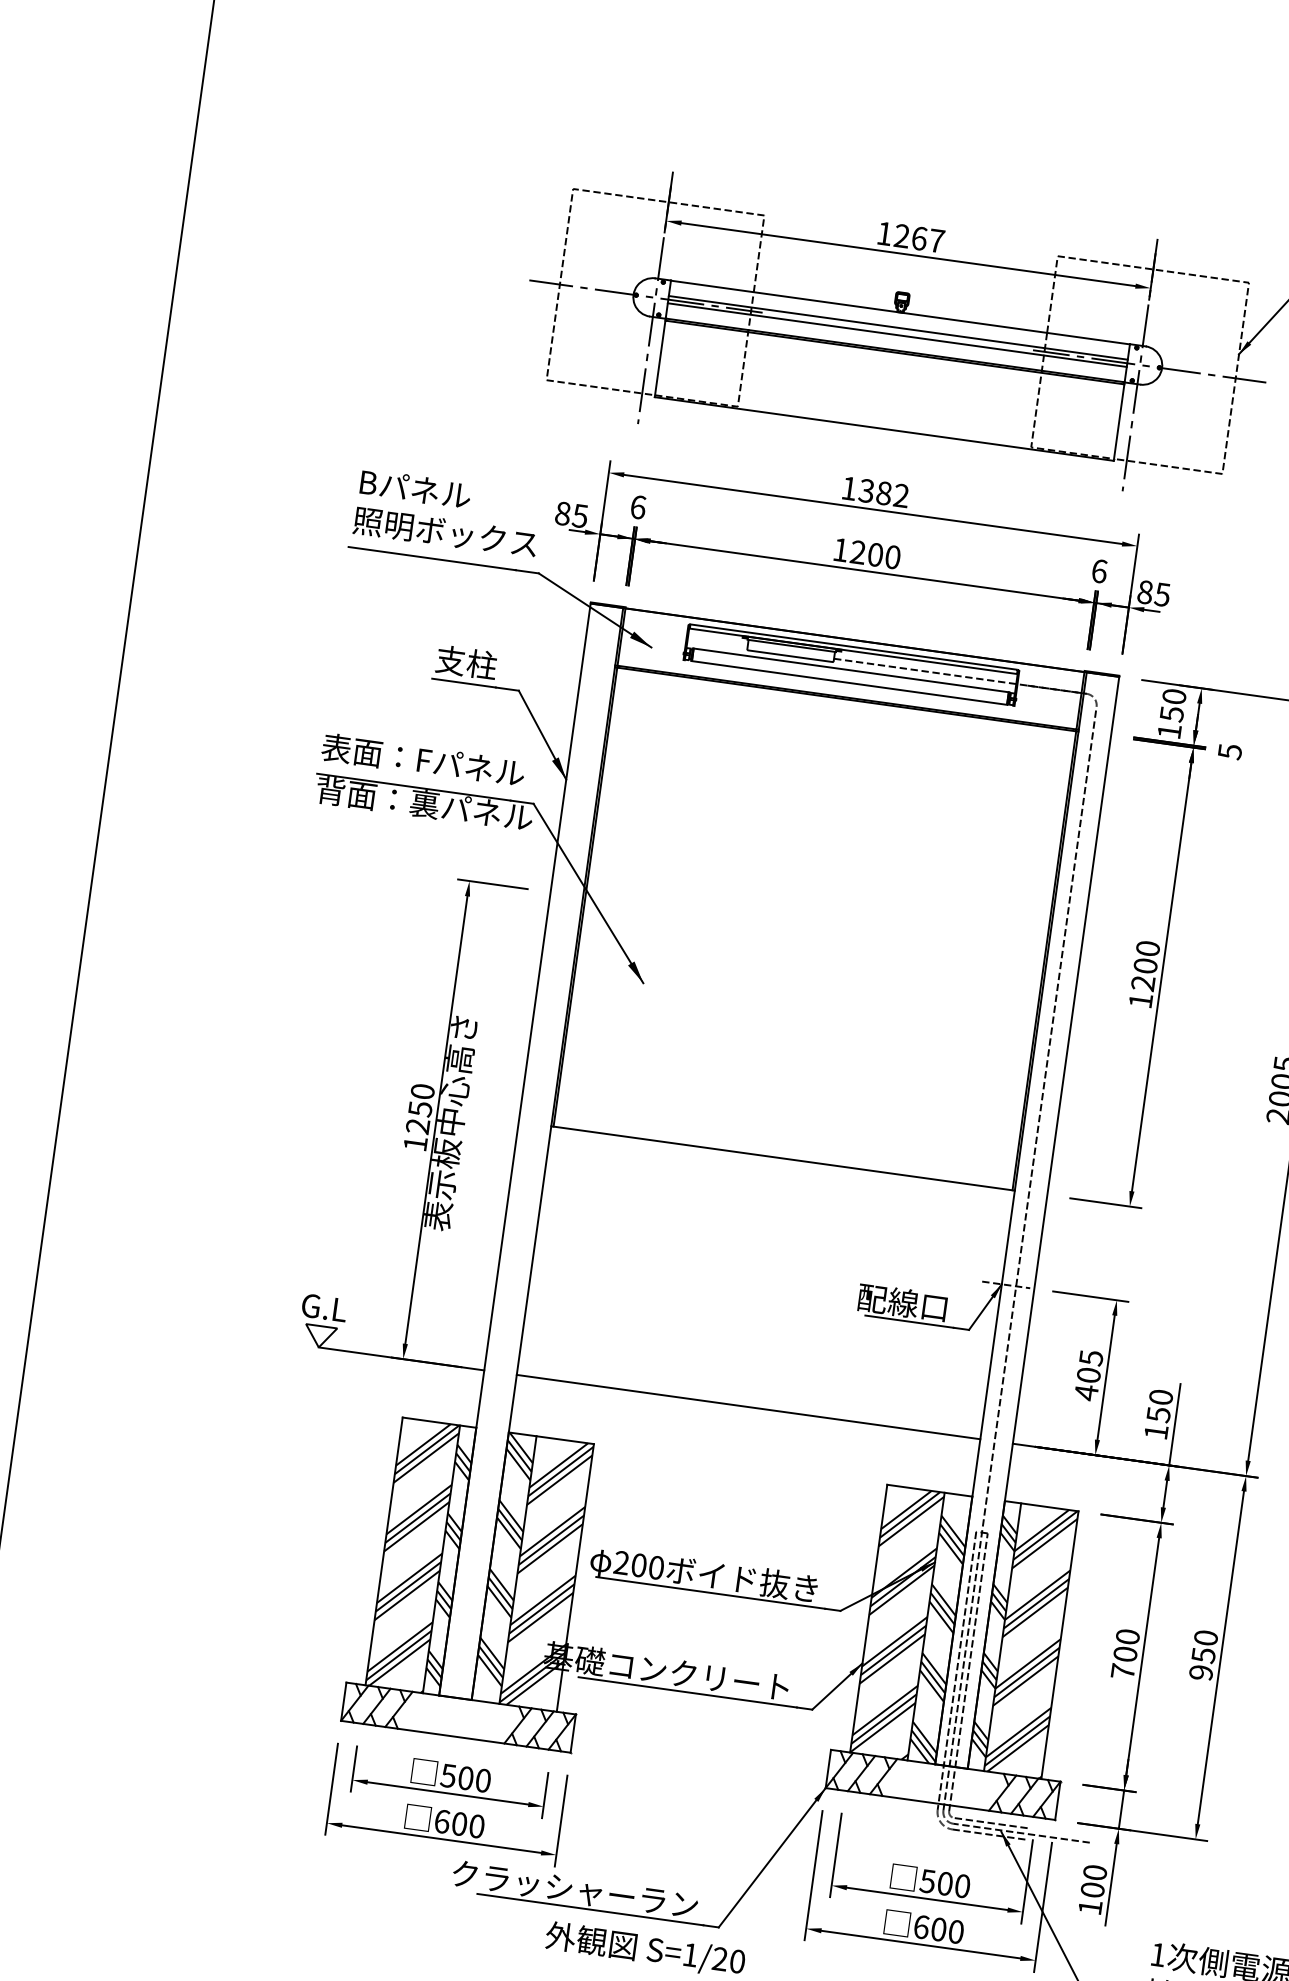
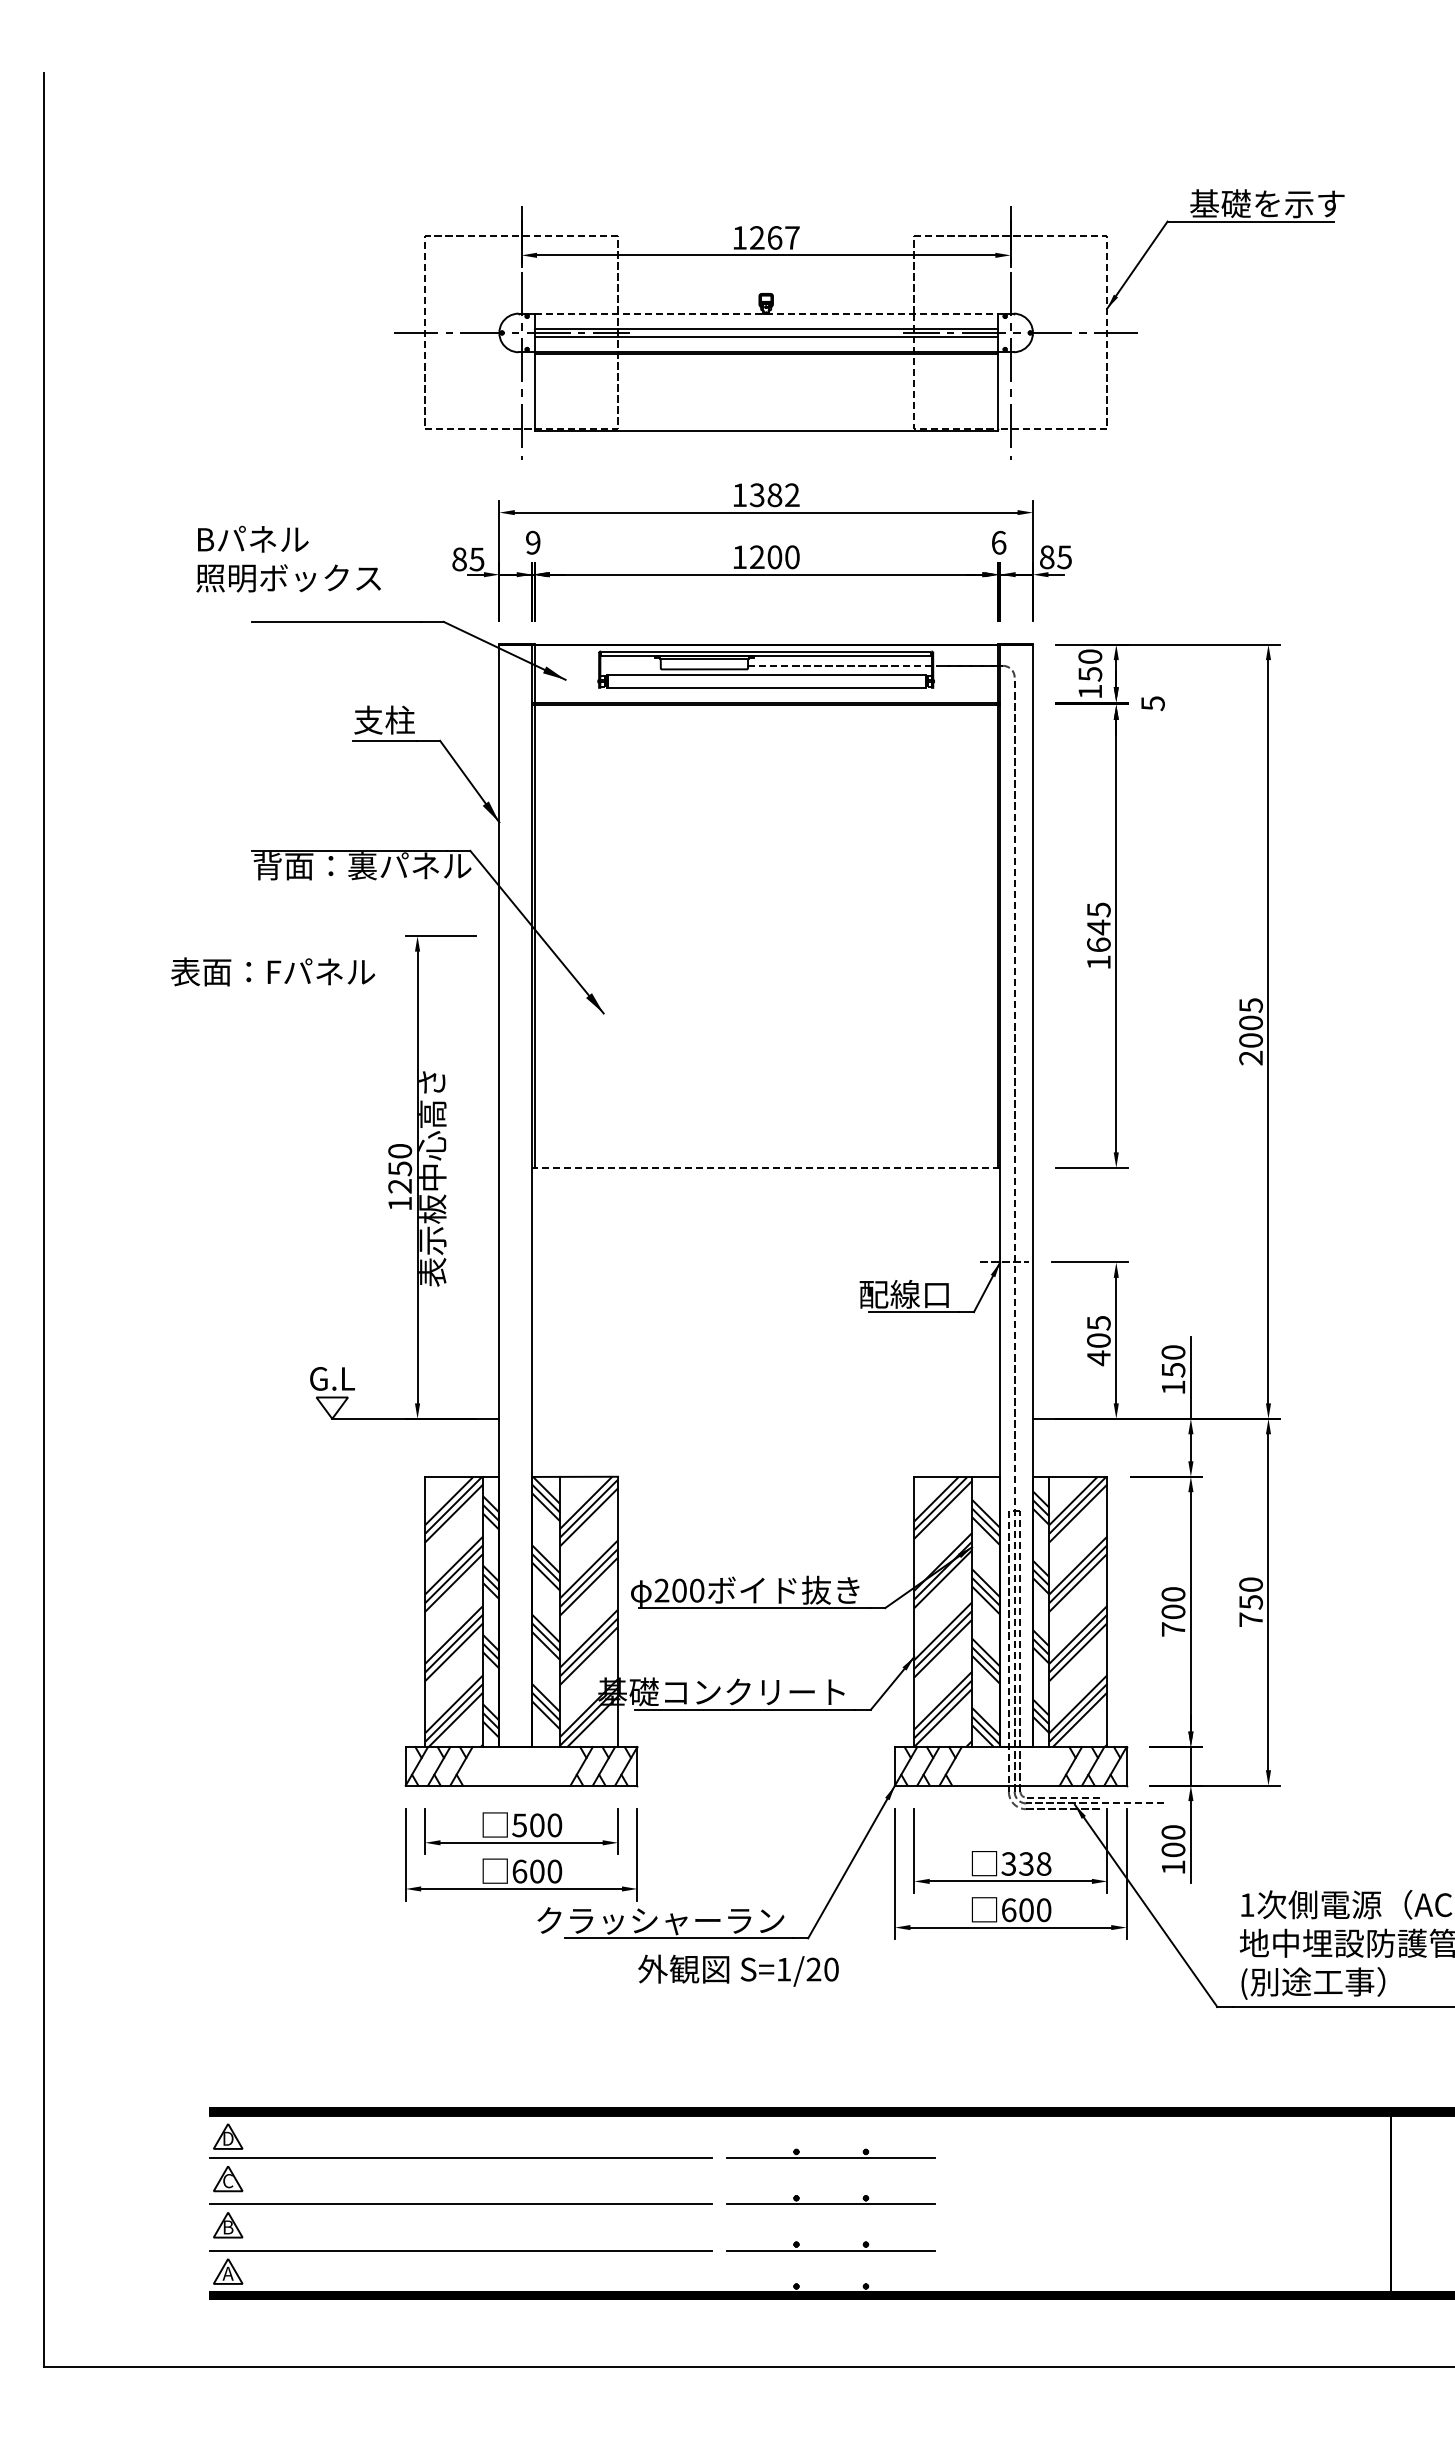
line: (900, 312) -> (766, 313), solid -> dashed
text: (638, 507) -> (533, 542), 6 -> 9
text: (447, 512) -> (288, 558), moved
text: (423, 759) -> (273, 971), moved
text: (1145, 966) -> (1098, 927), 1200 -> 1645
line: (783, 1158) -> (766, 1167), solid -> dashed
line: (748, 1406) -> (766, 1418), removed
text: (1200, 1672) -> (1250, 1619), 950 -> 750
text: (945, 1883) -> (1026, 1863), 500 -> 338

